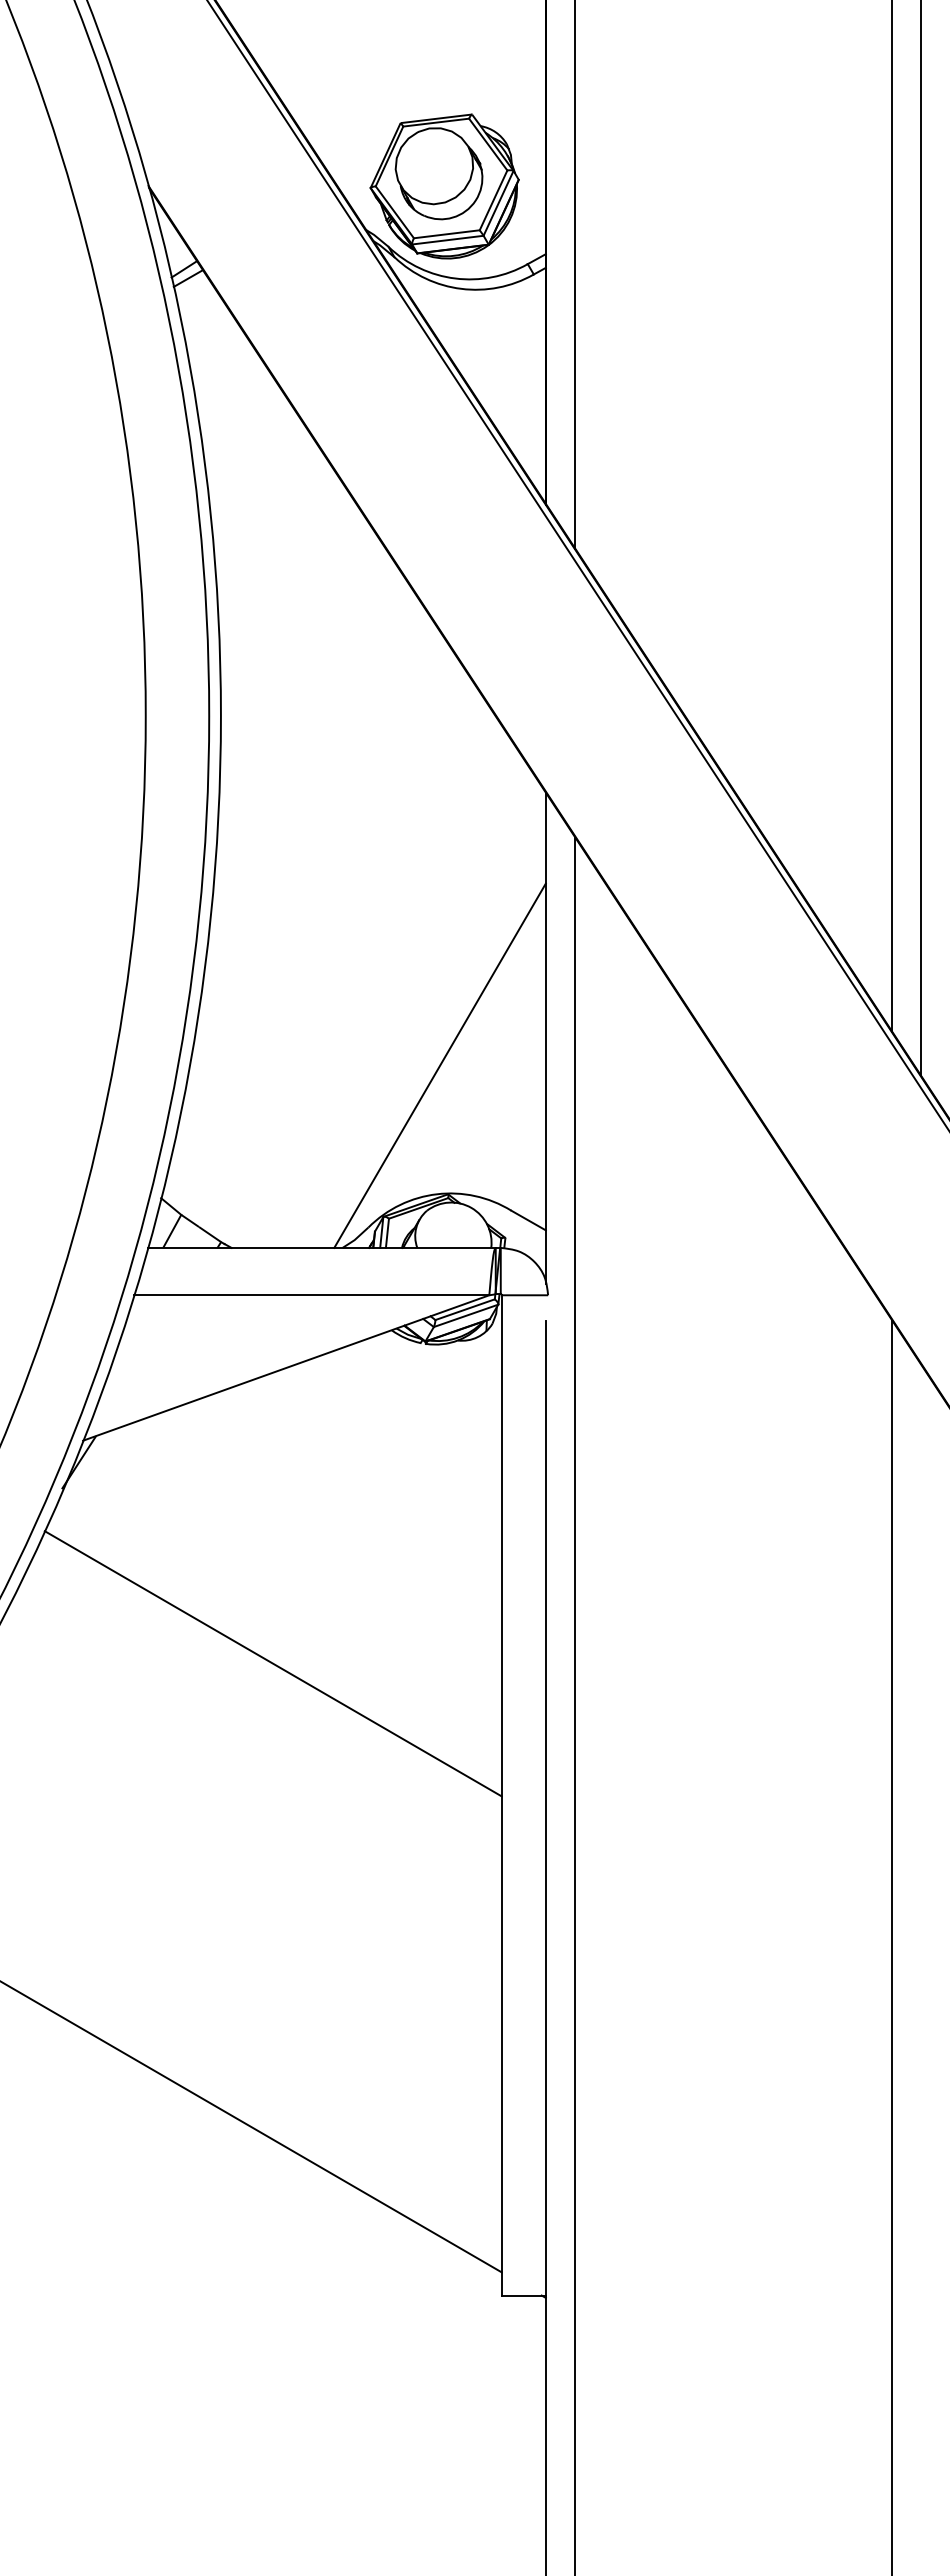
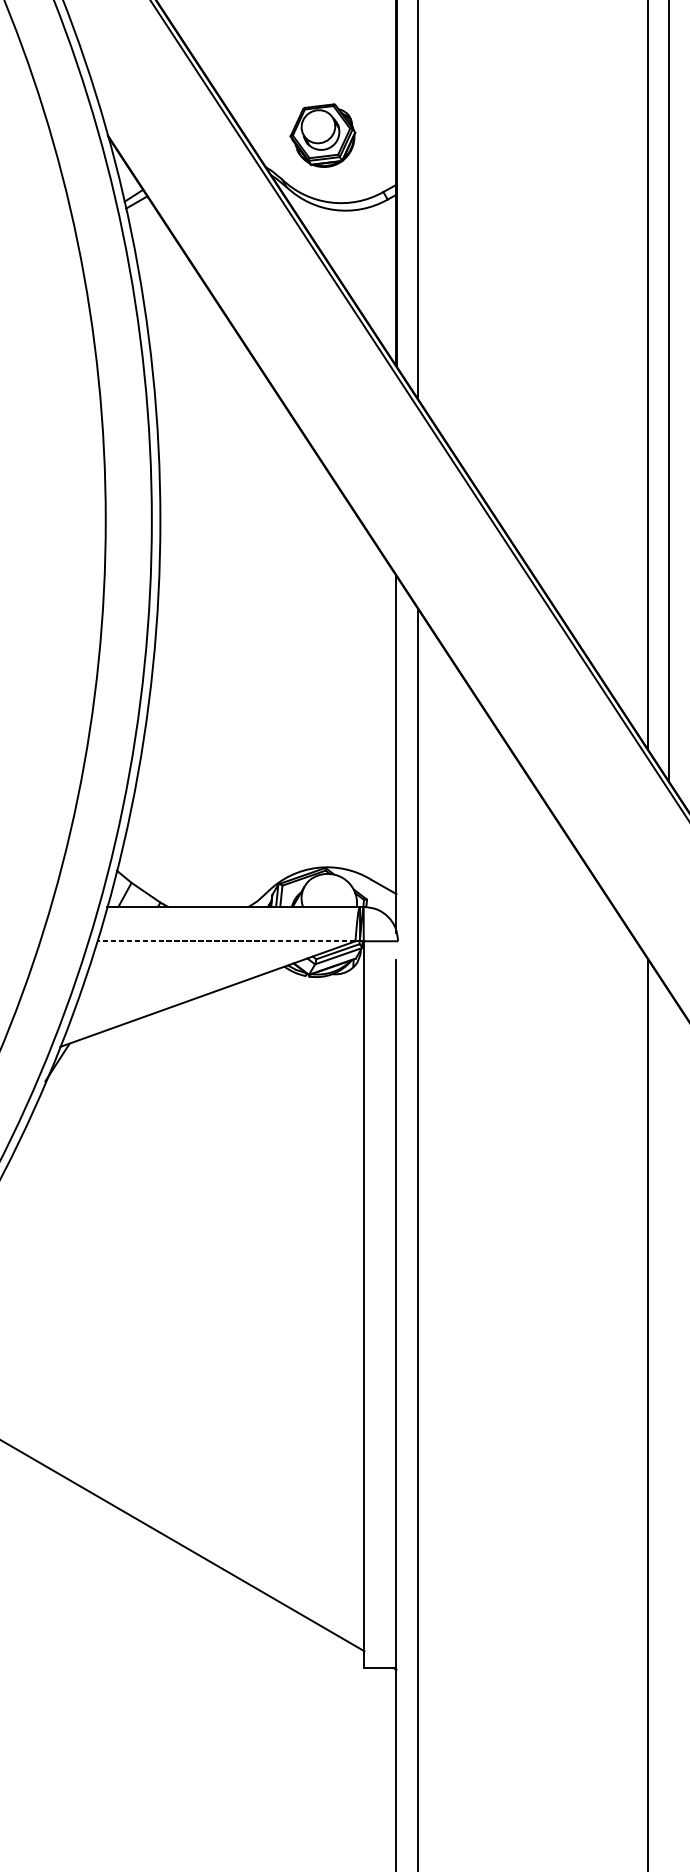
part: (444, 186) -> (322, 135), size x0.6
line: (439, 1065) -> (319, 774), removed
line: (311, 1295) -> (226, 941), solid -> dashed
line: (272, 1663) -> (197, 1208), removed

